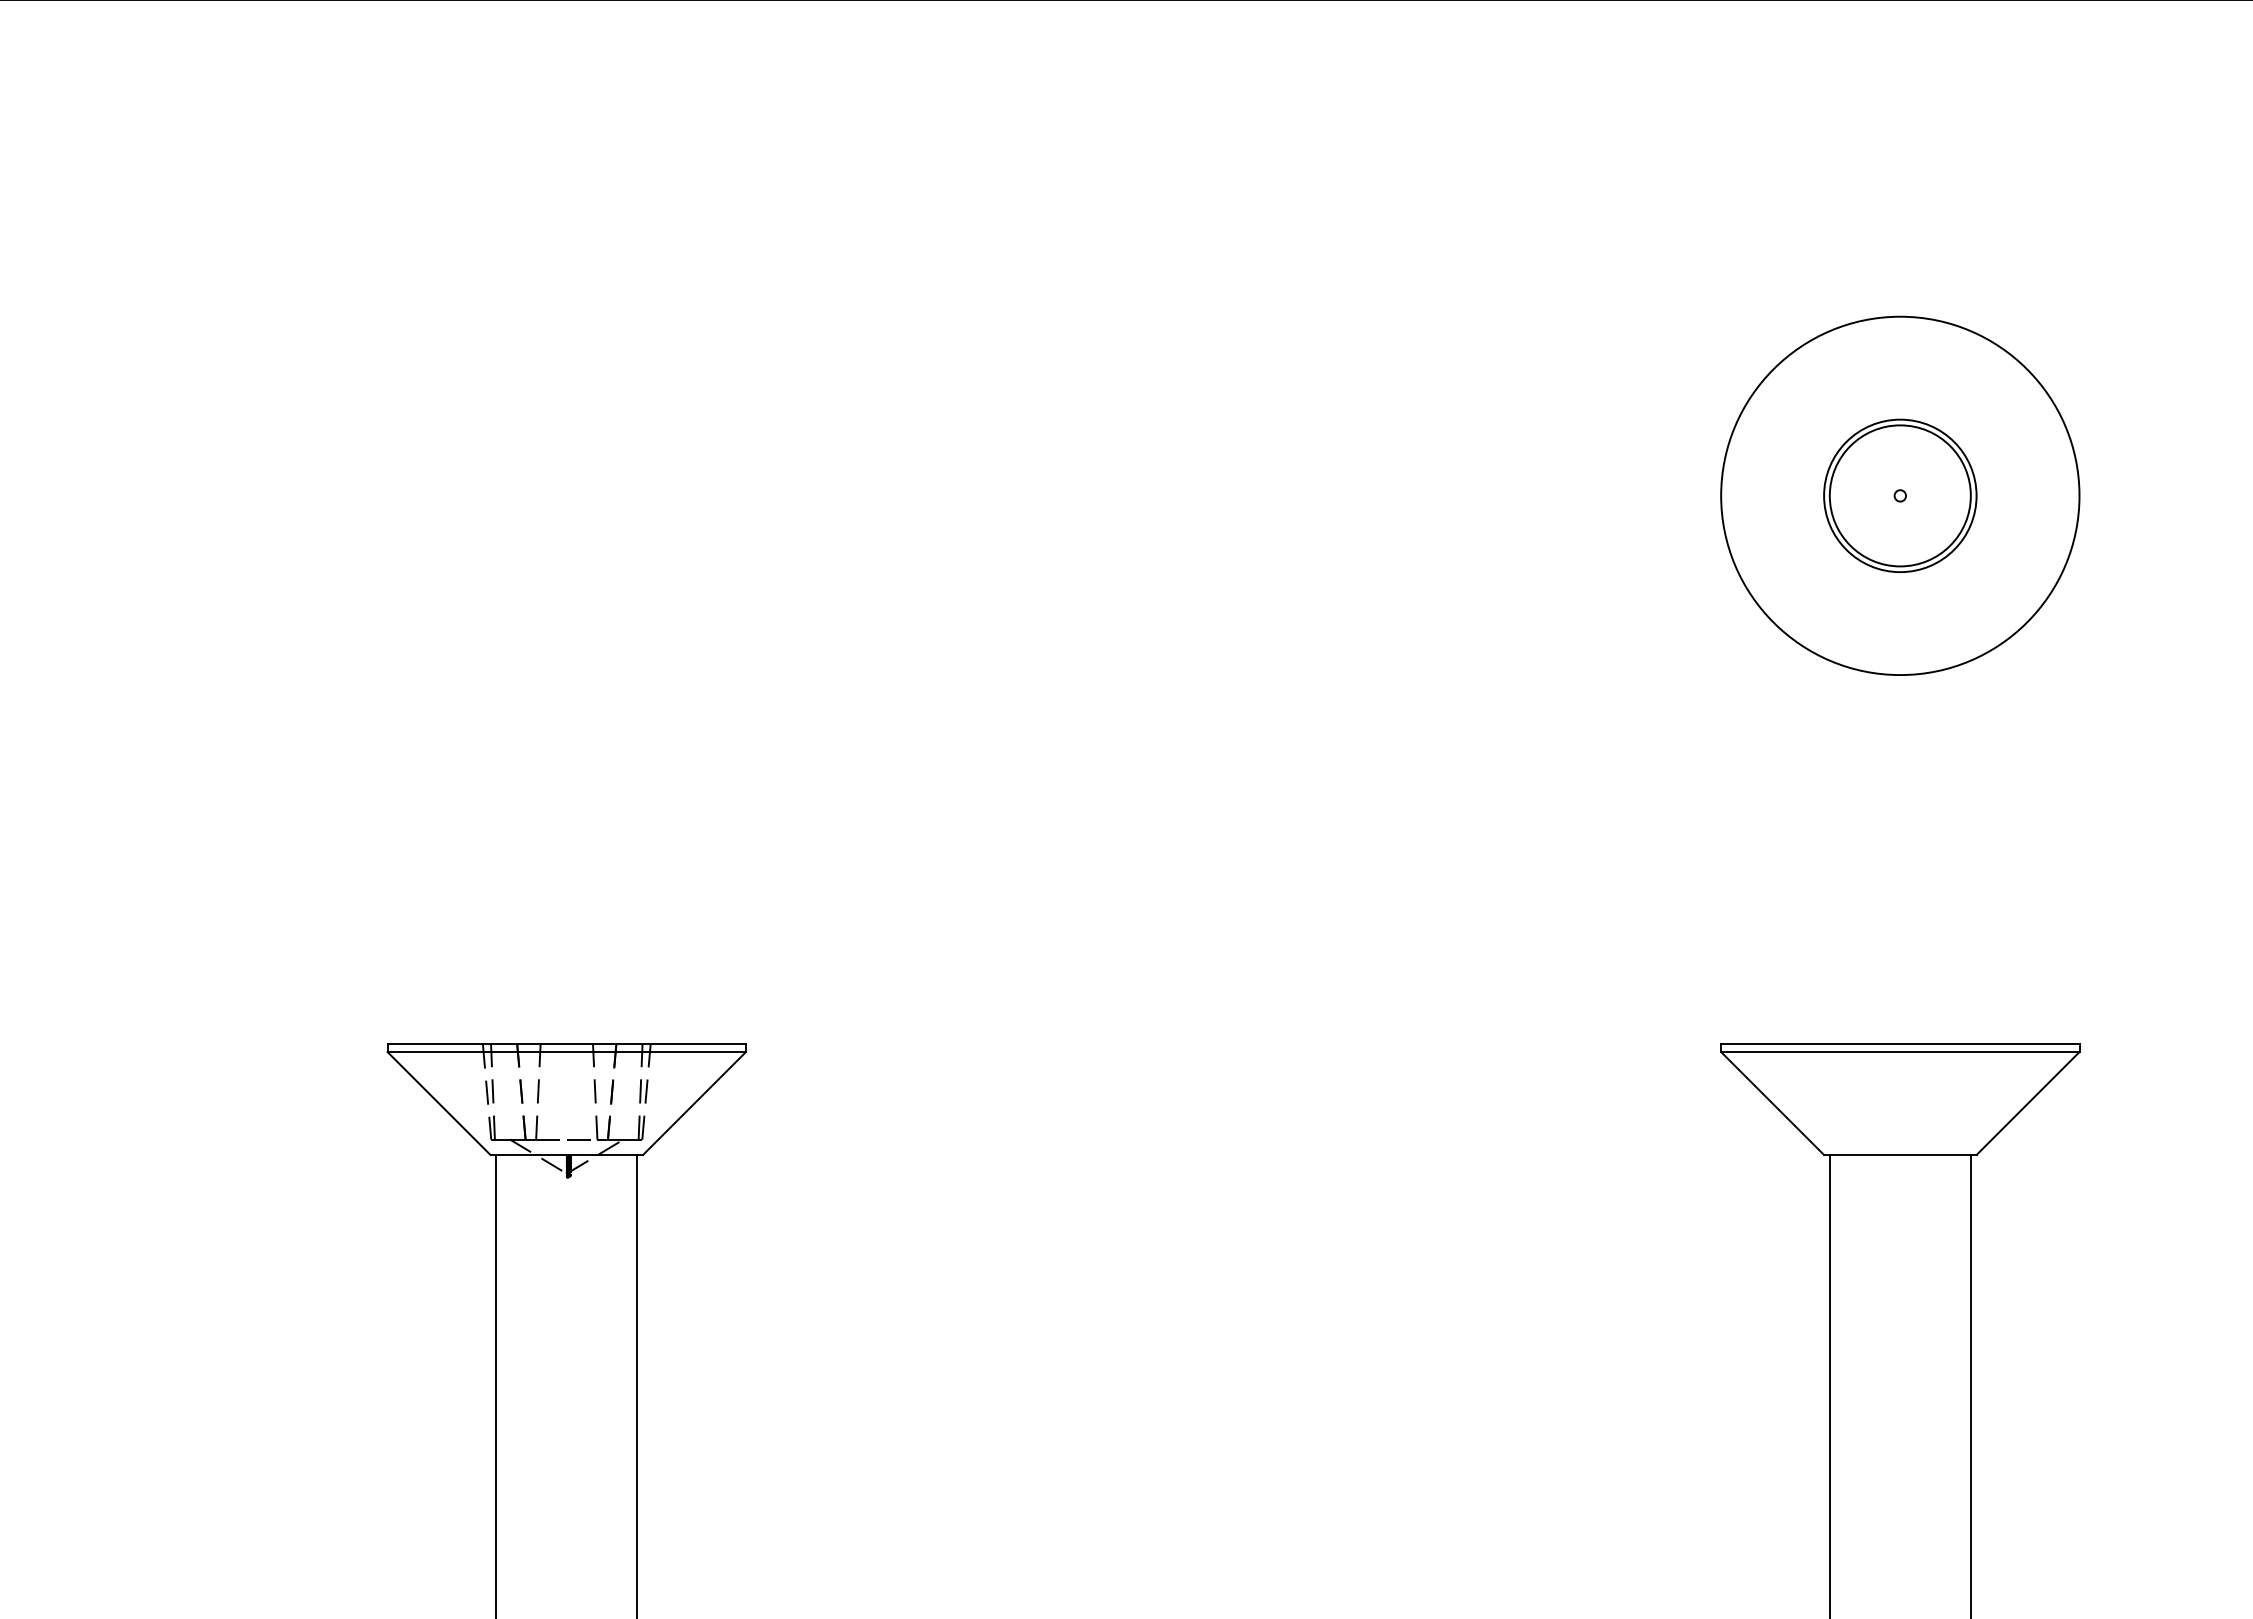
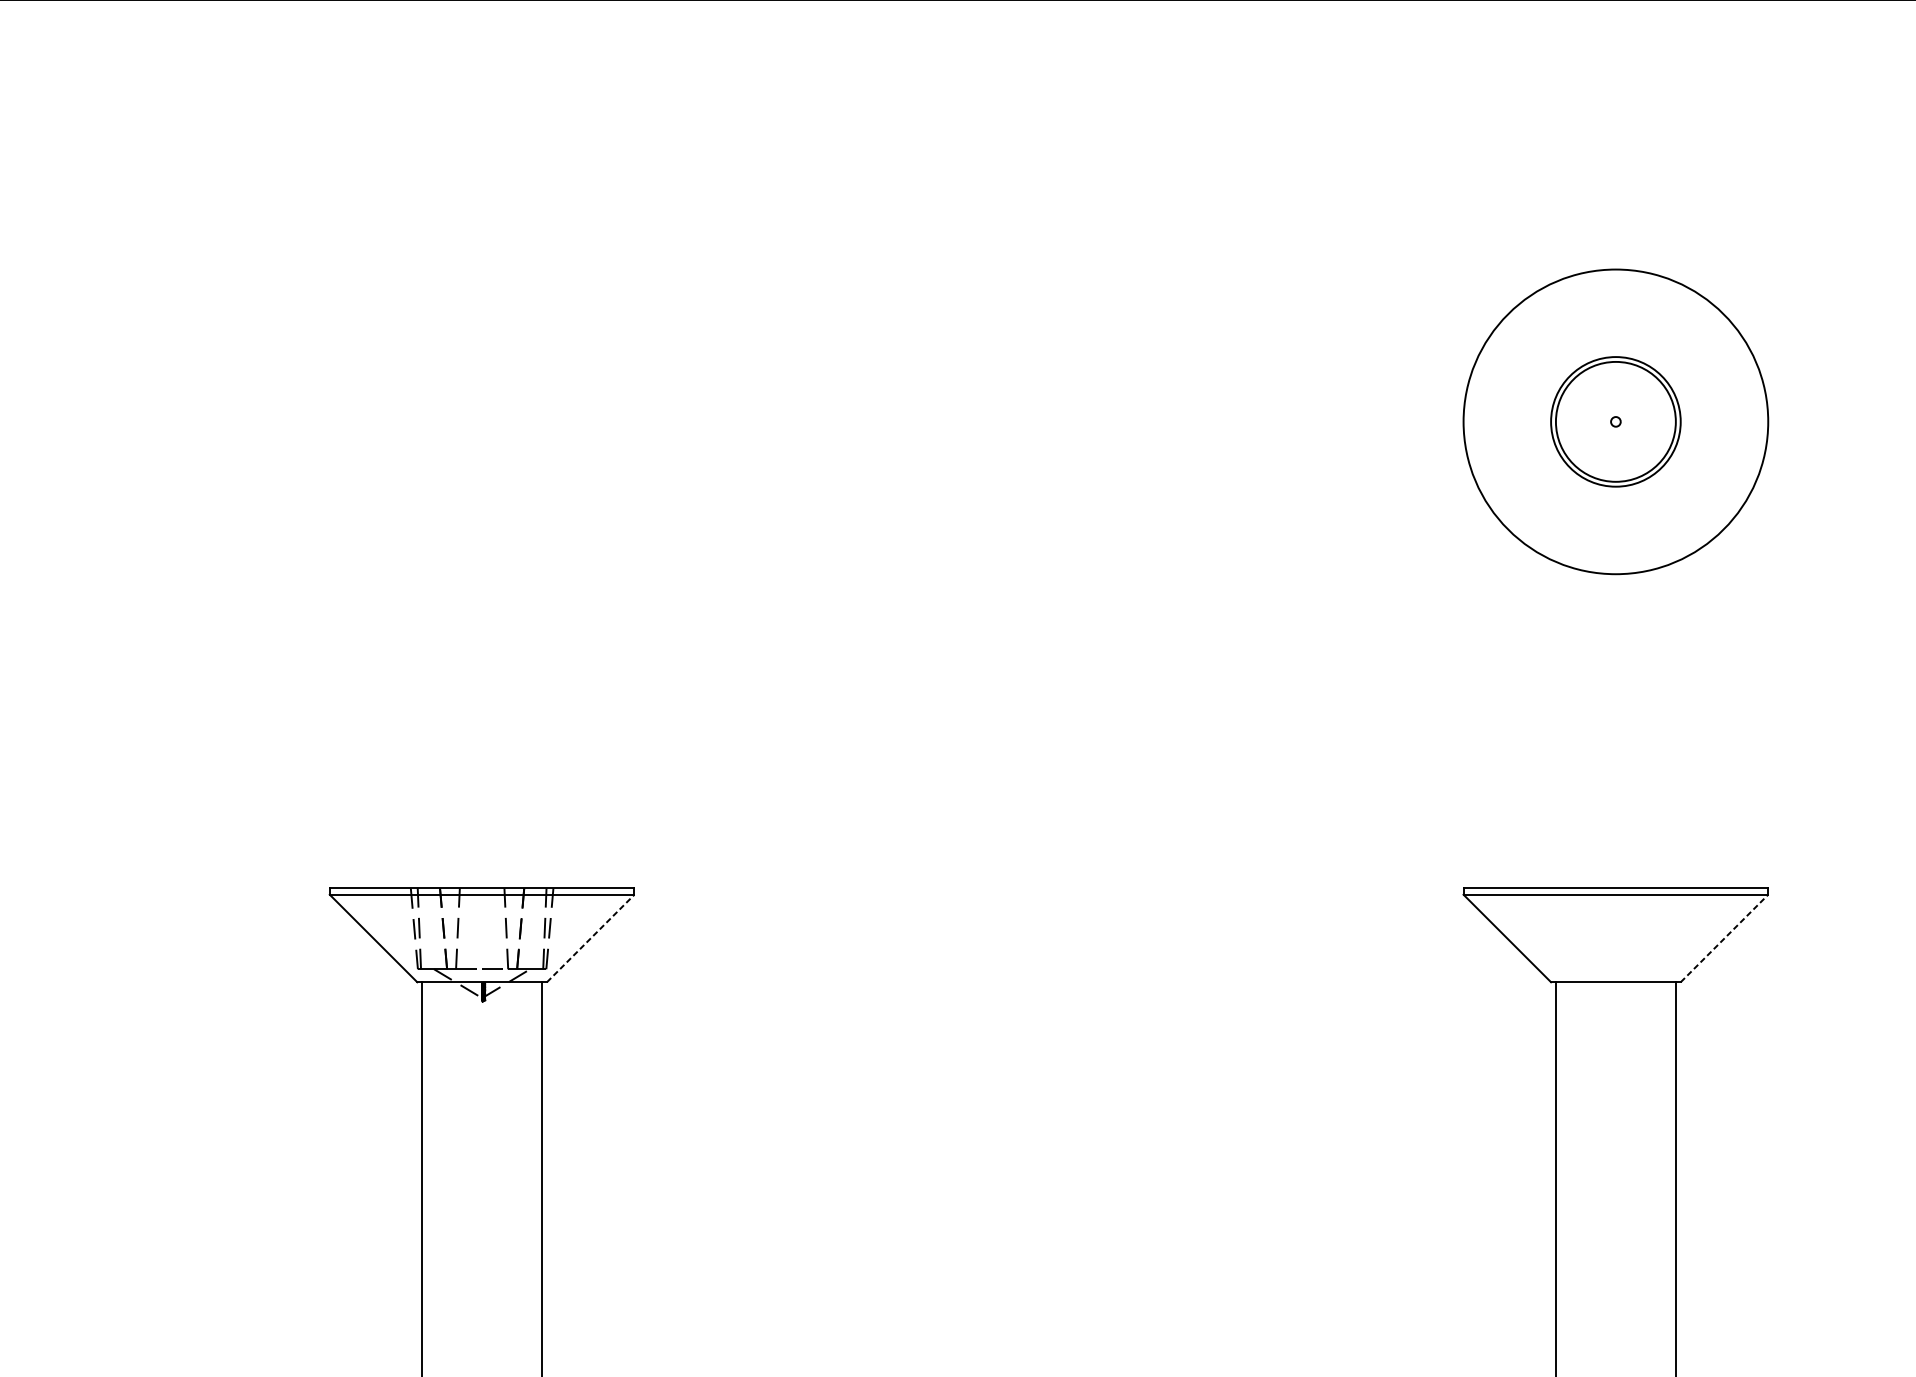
line: (694, 1103) -> (590, 938), solid -> dashed
line: (2028, 1103) -> (1724, 938), solid -> dashed

